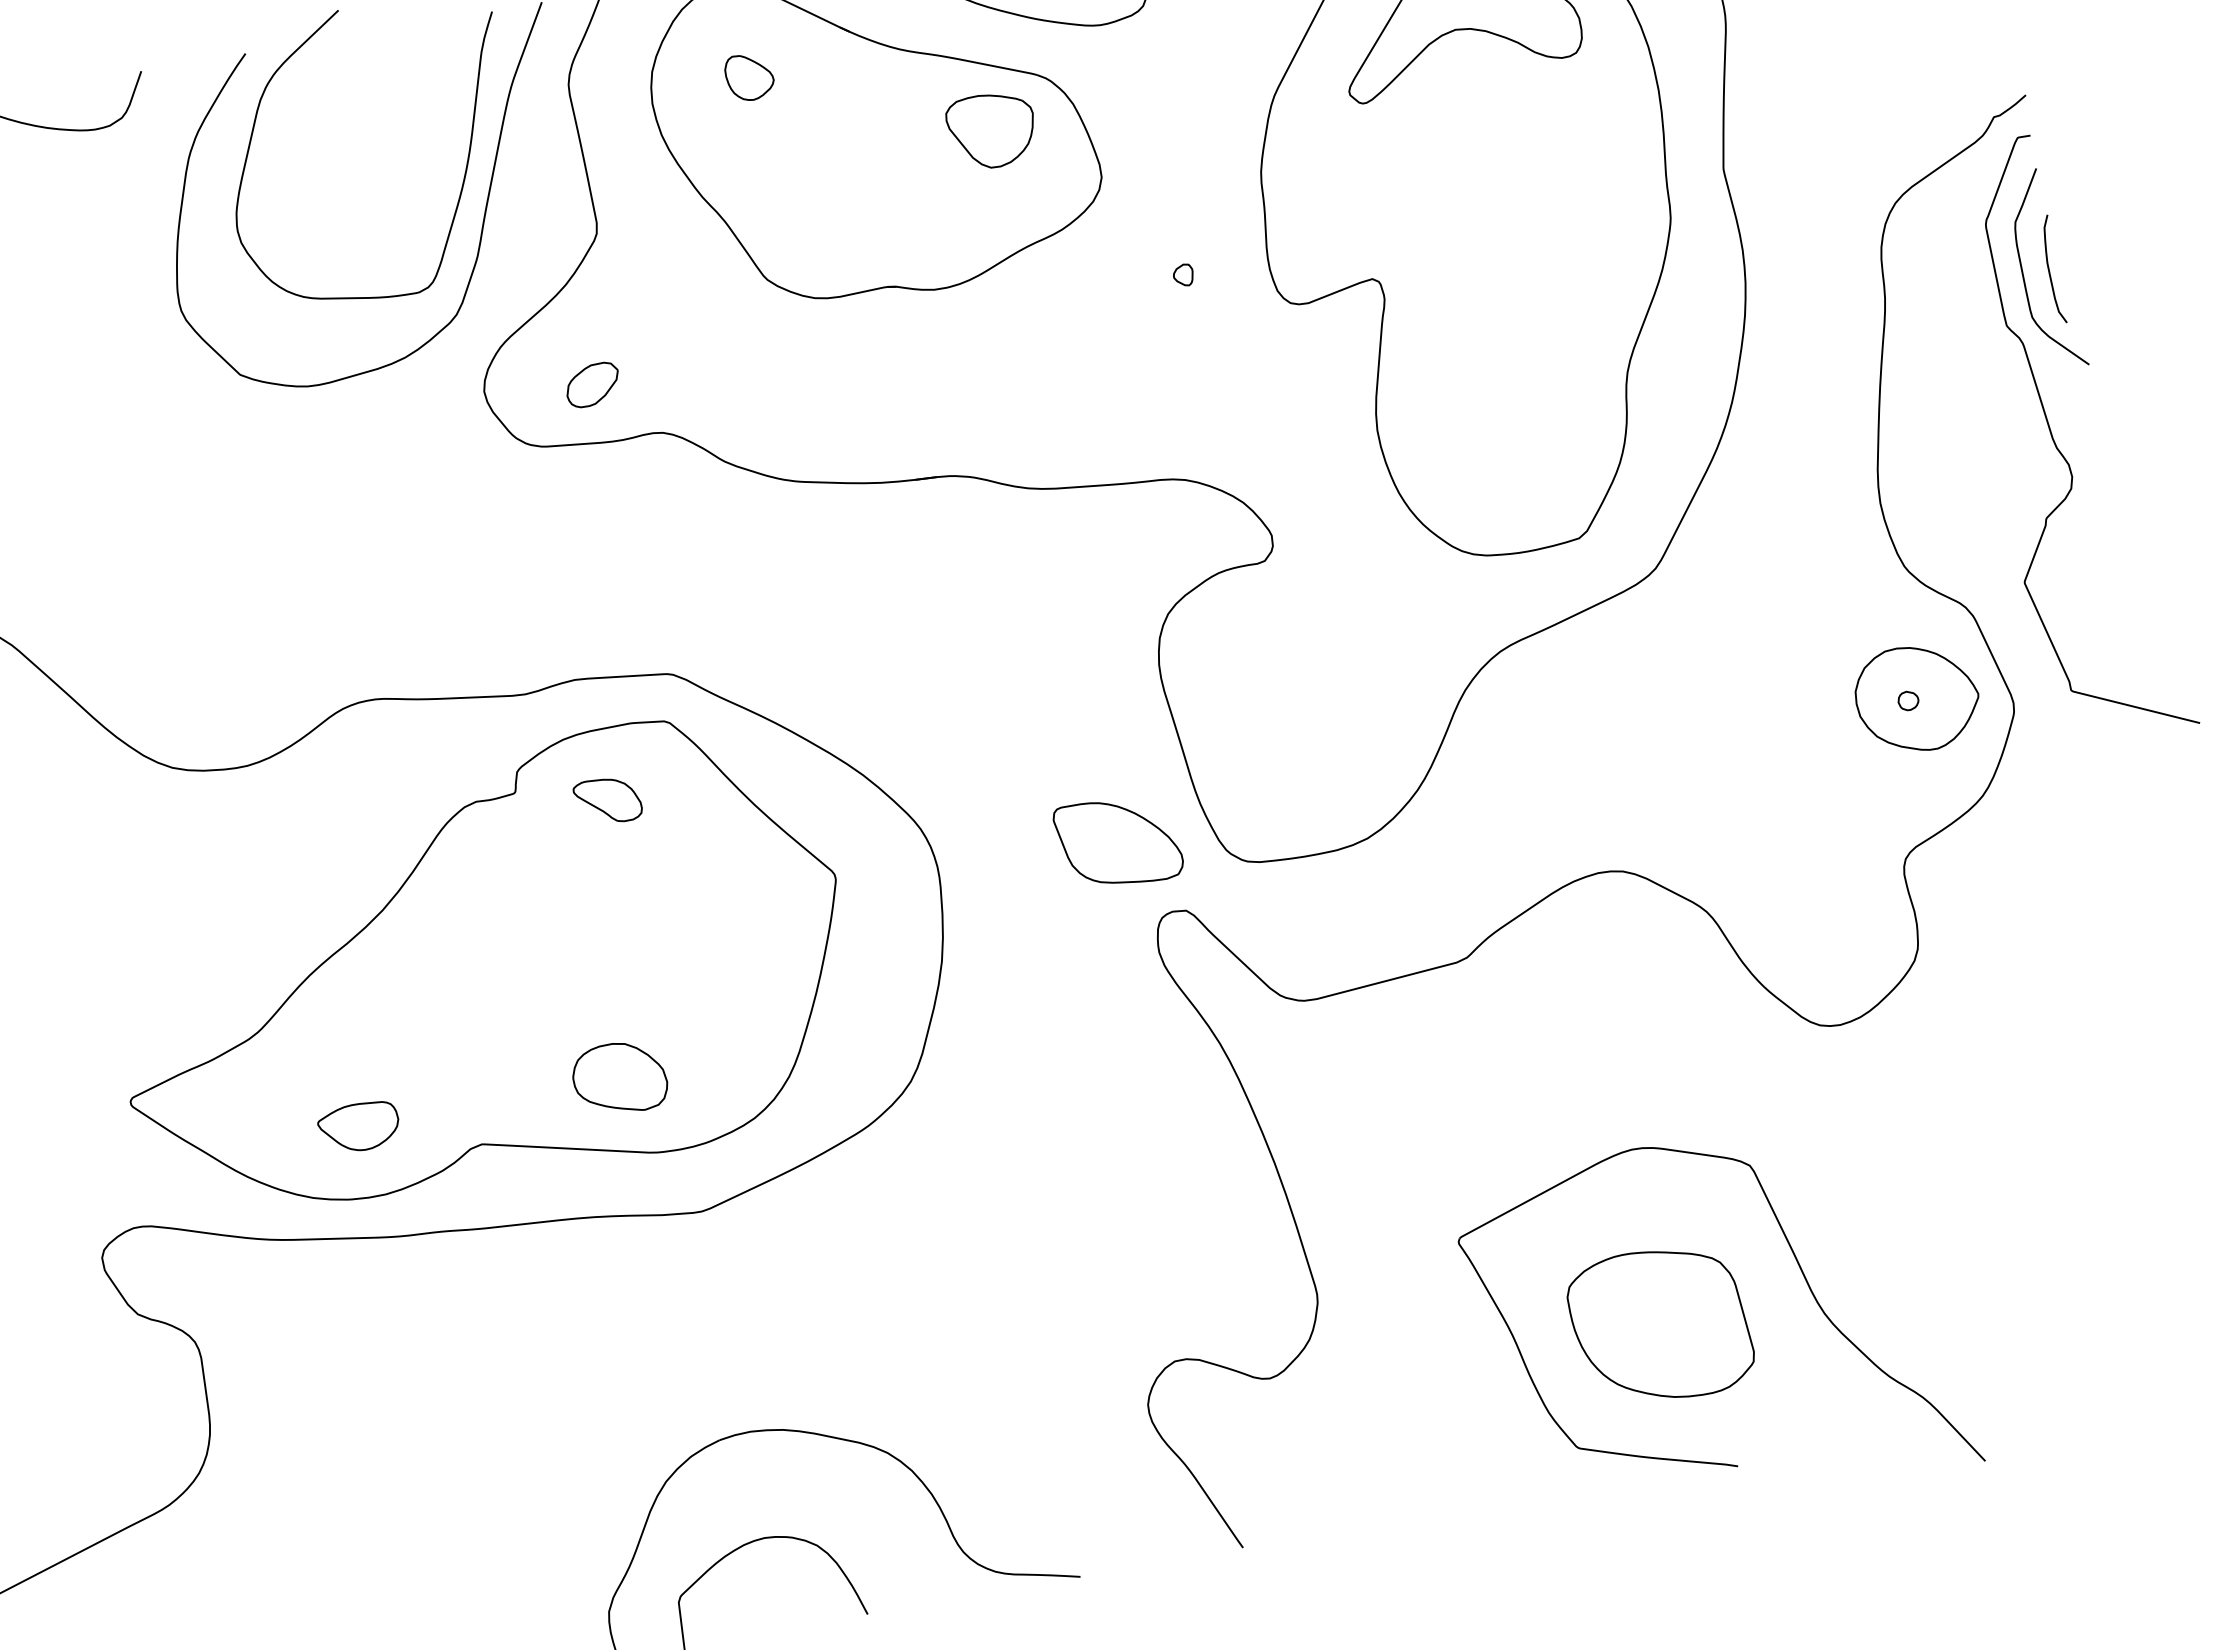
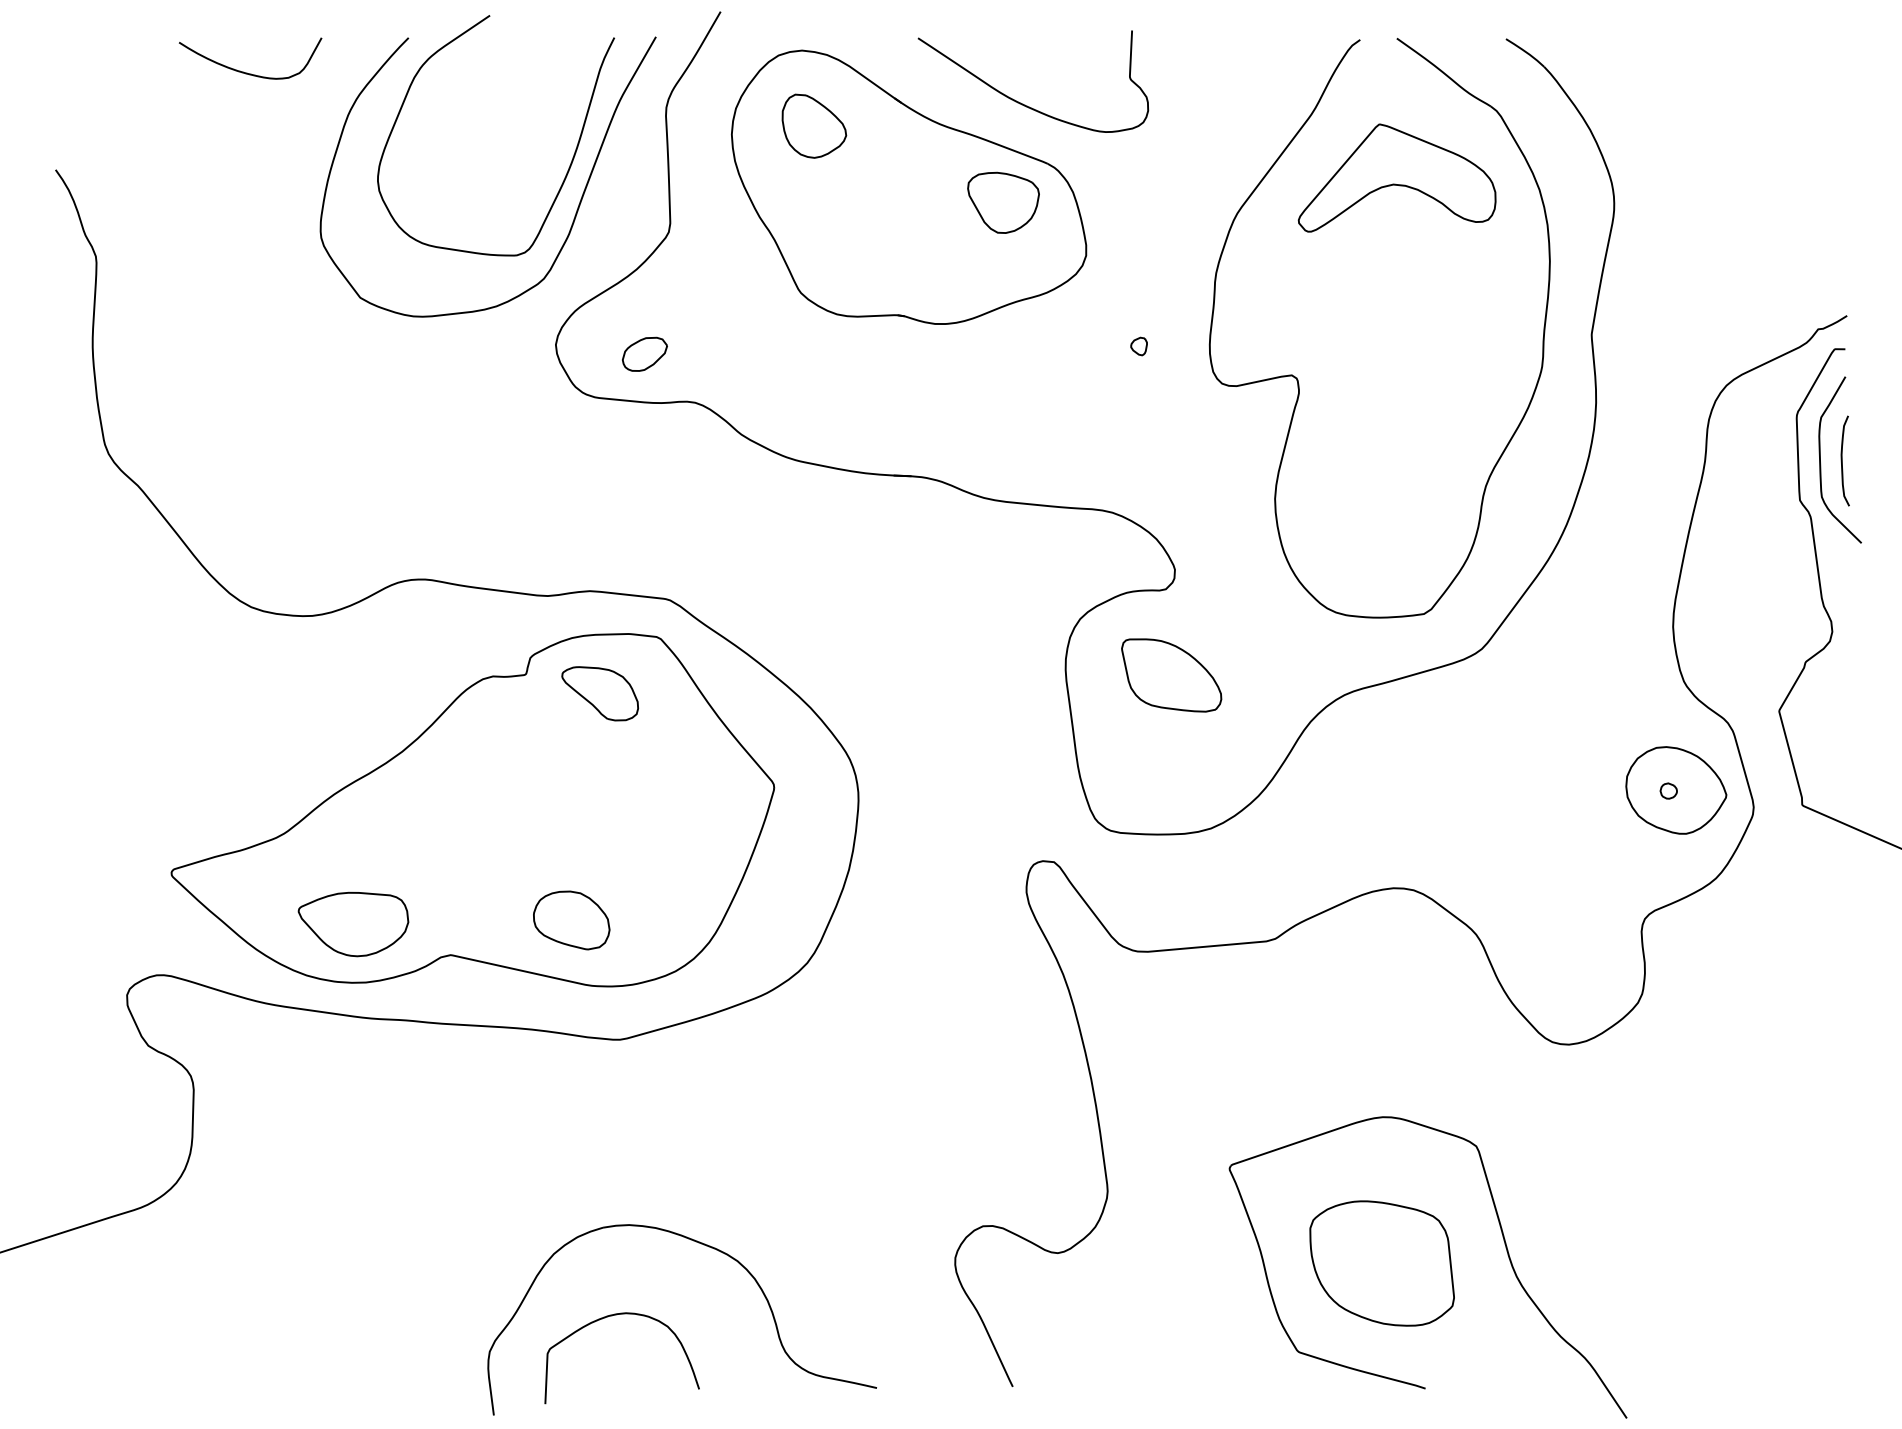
part: (749, 76) -> (814, 125), size x1.67
part: (607, 800) -> (599, 693), size x1.43
part: (1118, 842) -> (1171, 675), moved
part: (359, 1127) -> (353, 924), size x1.67

